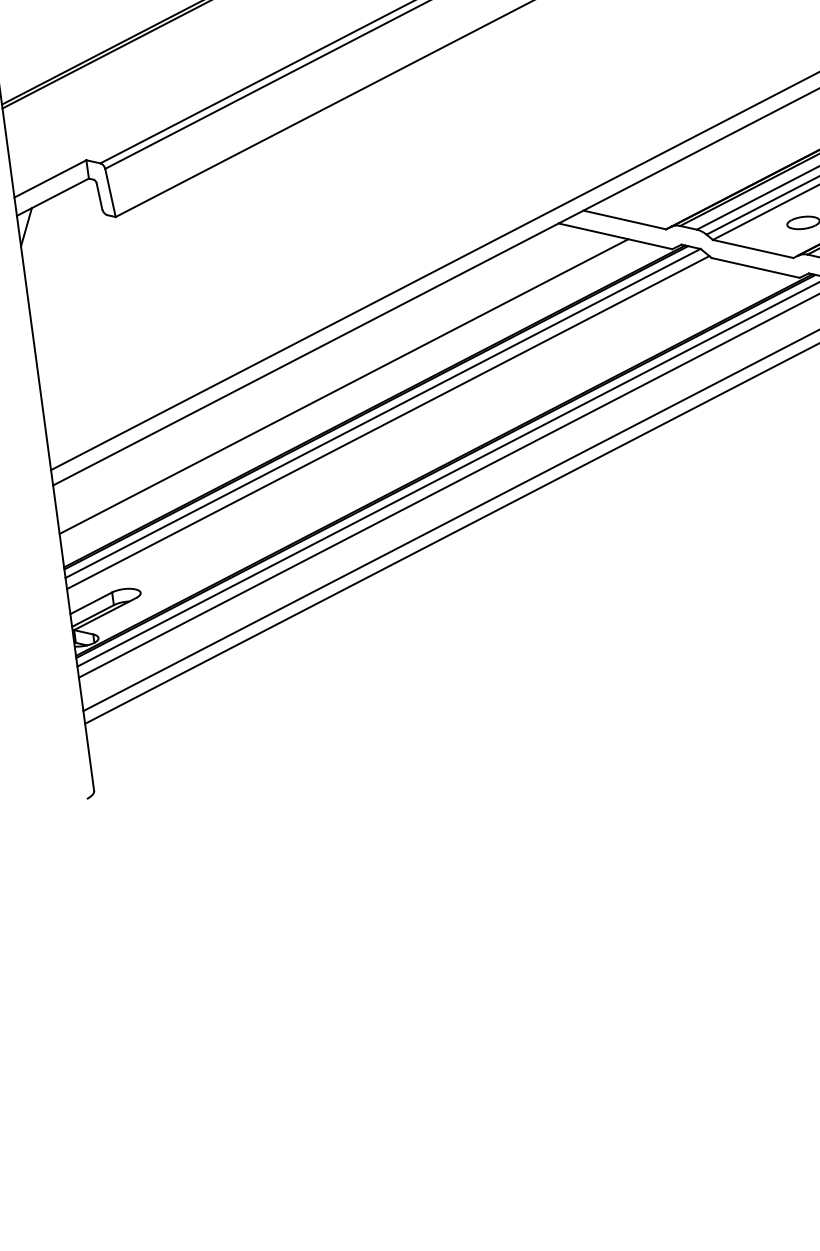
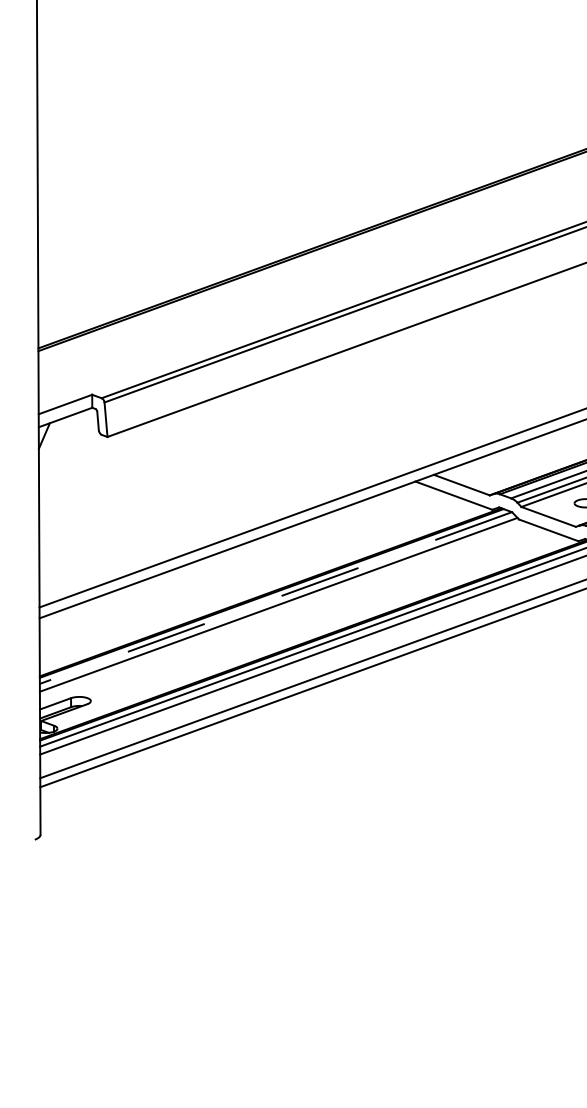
line: (342, 386) -> (250, 575), removed
line: (382, 414) -> (275, 598), solid -> dashed

